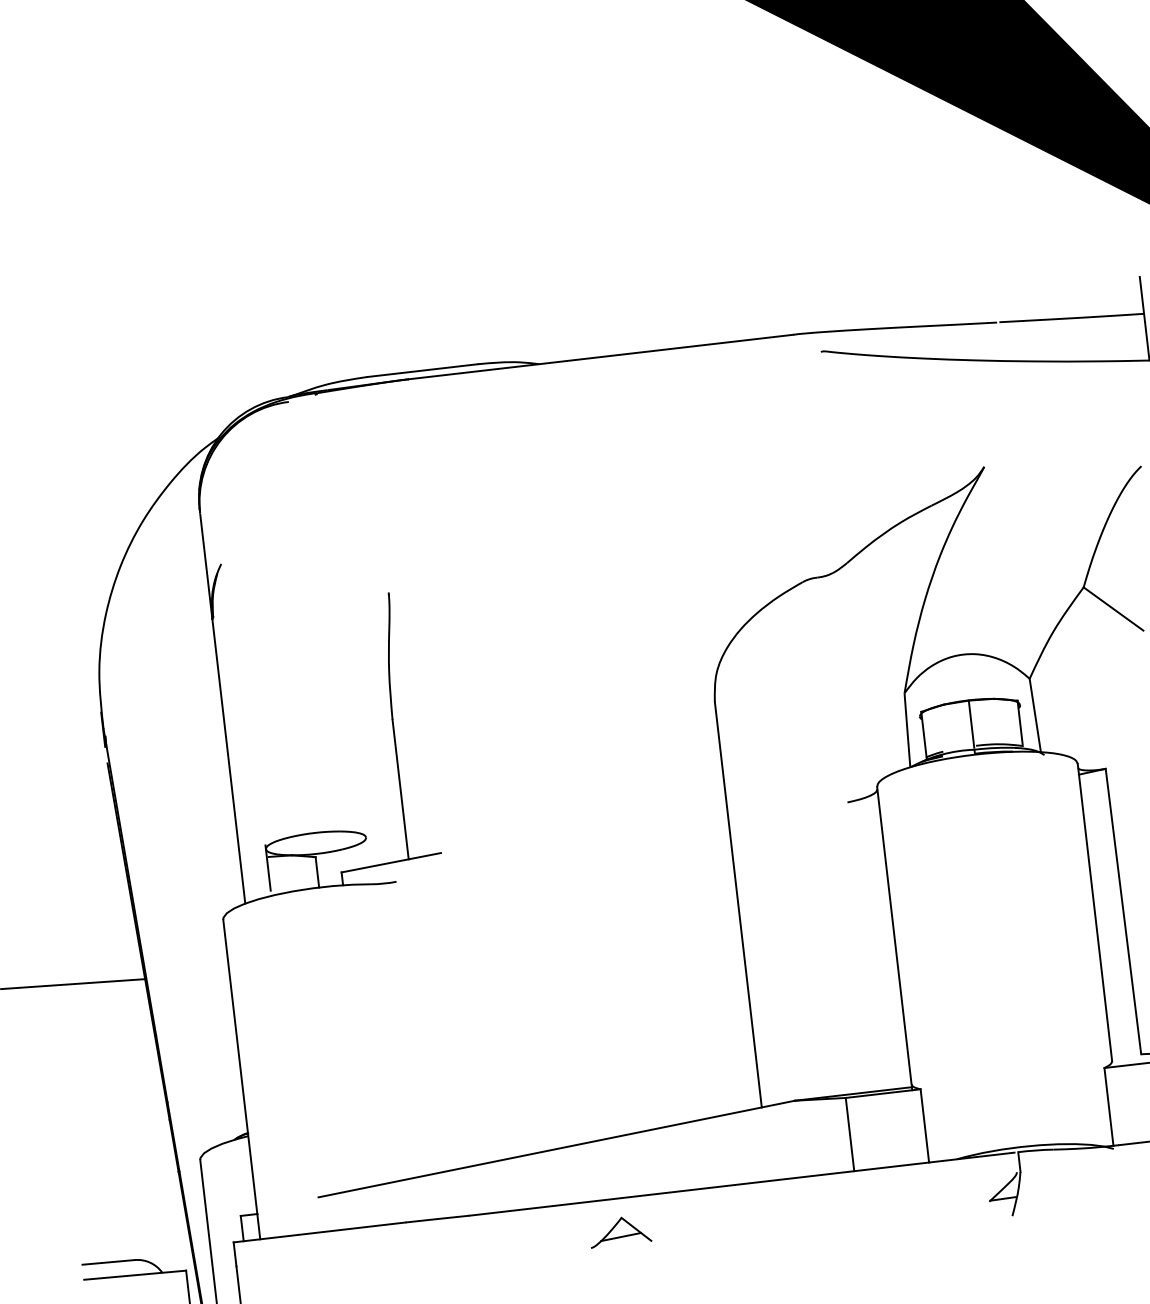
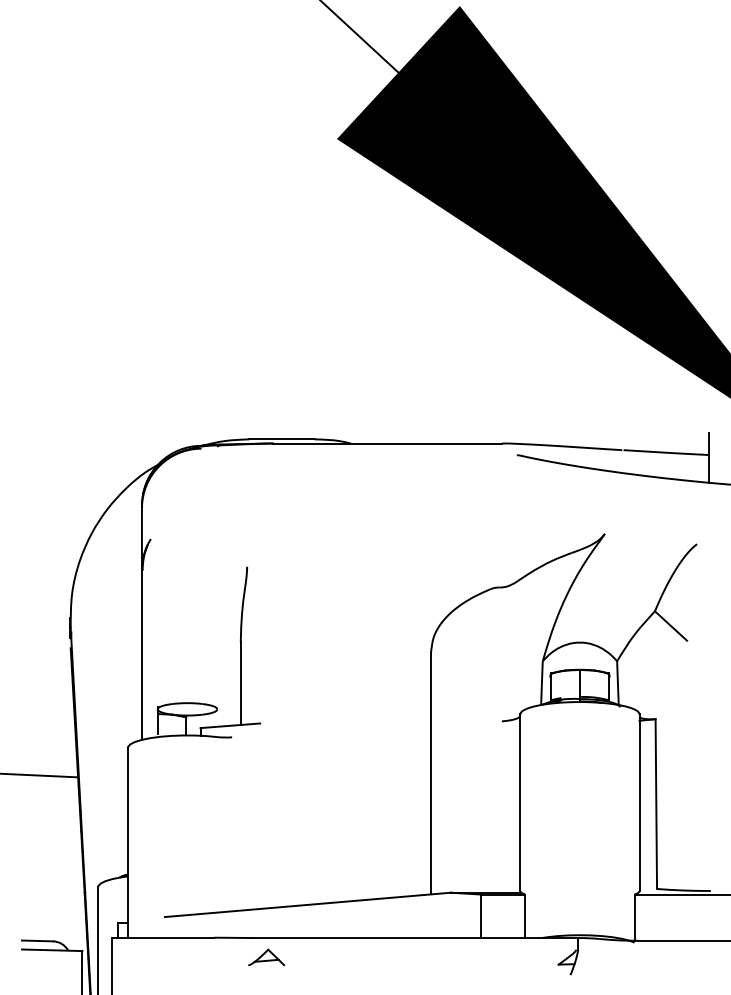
part: (620, 1231) -> (266, 957), moved

